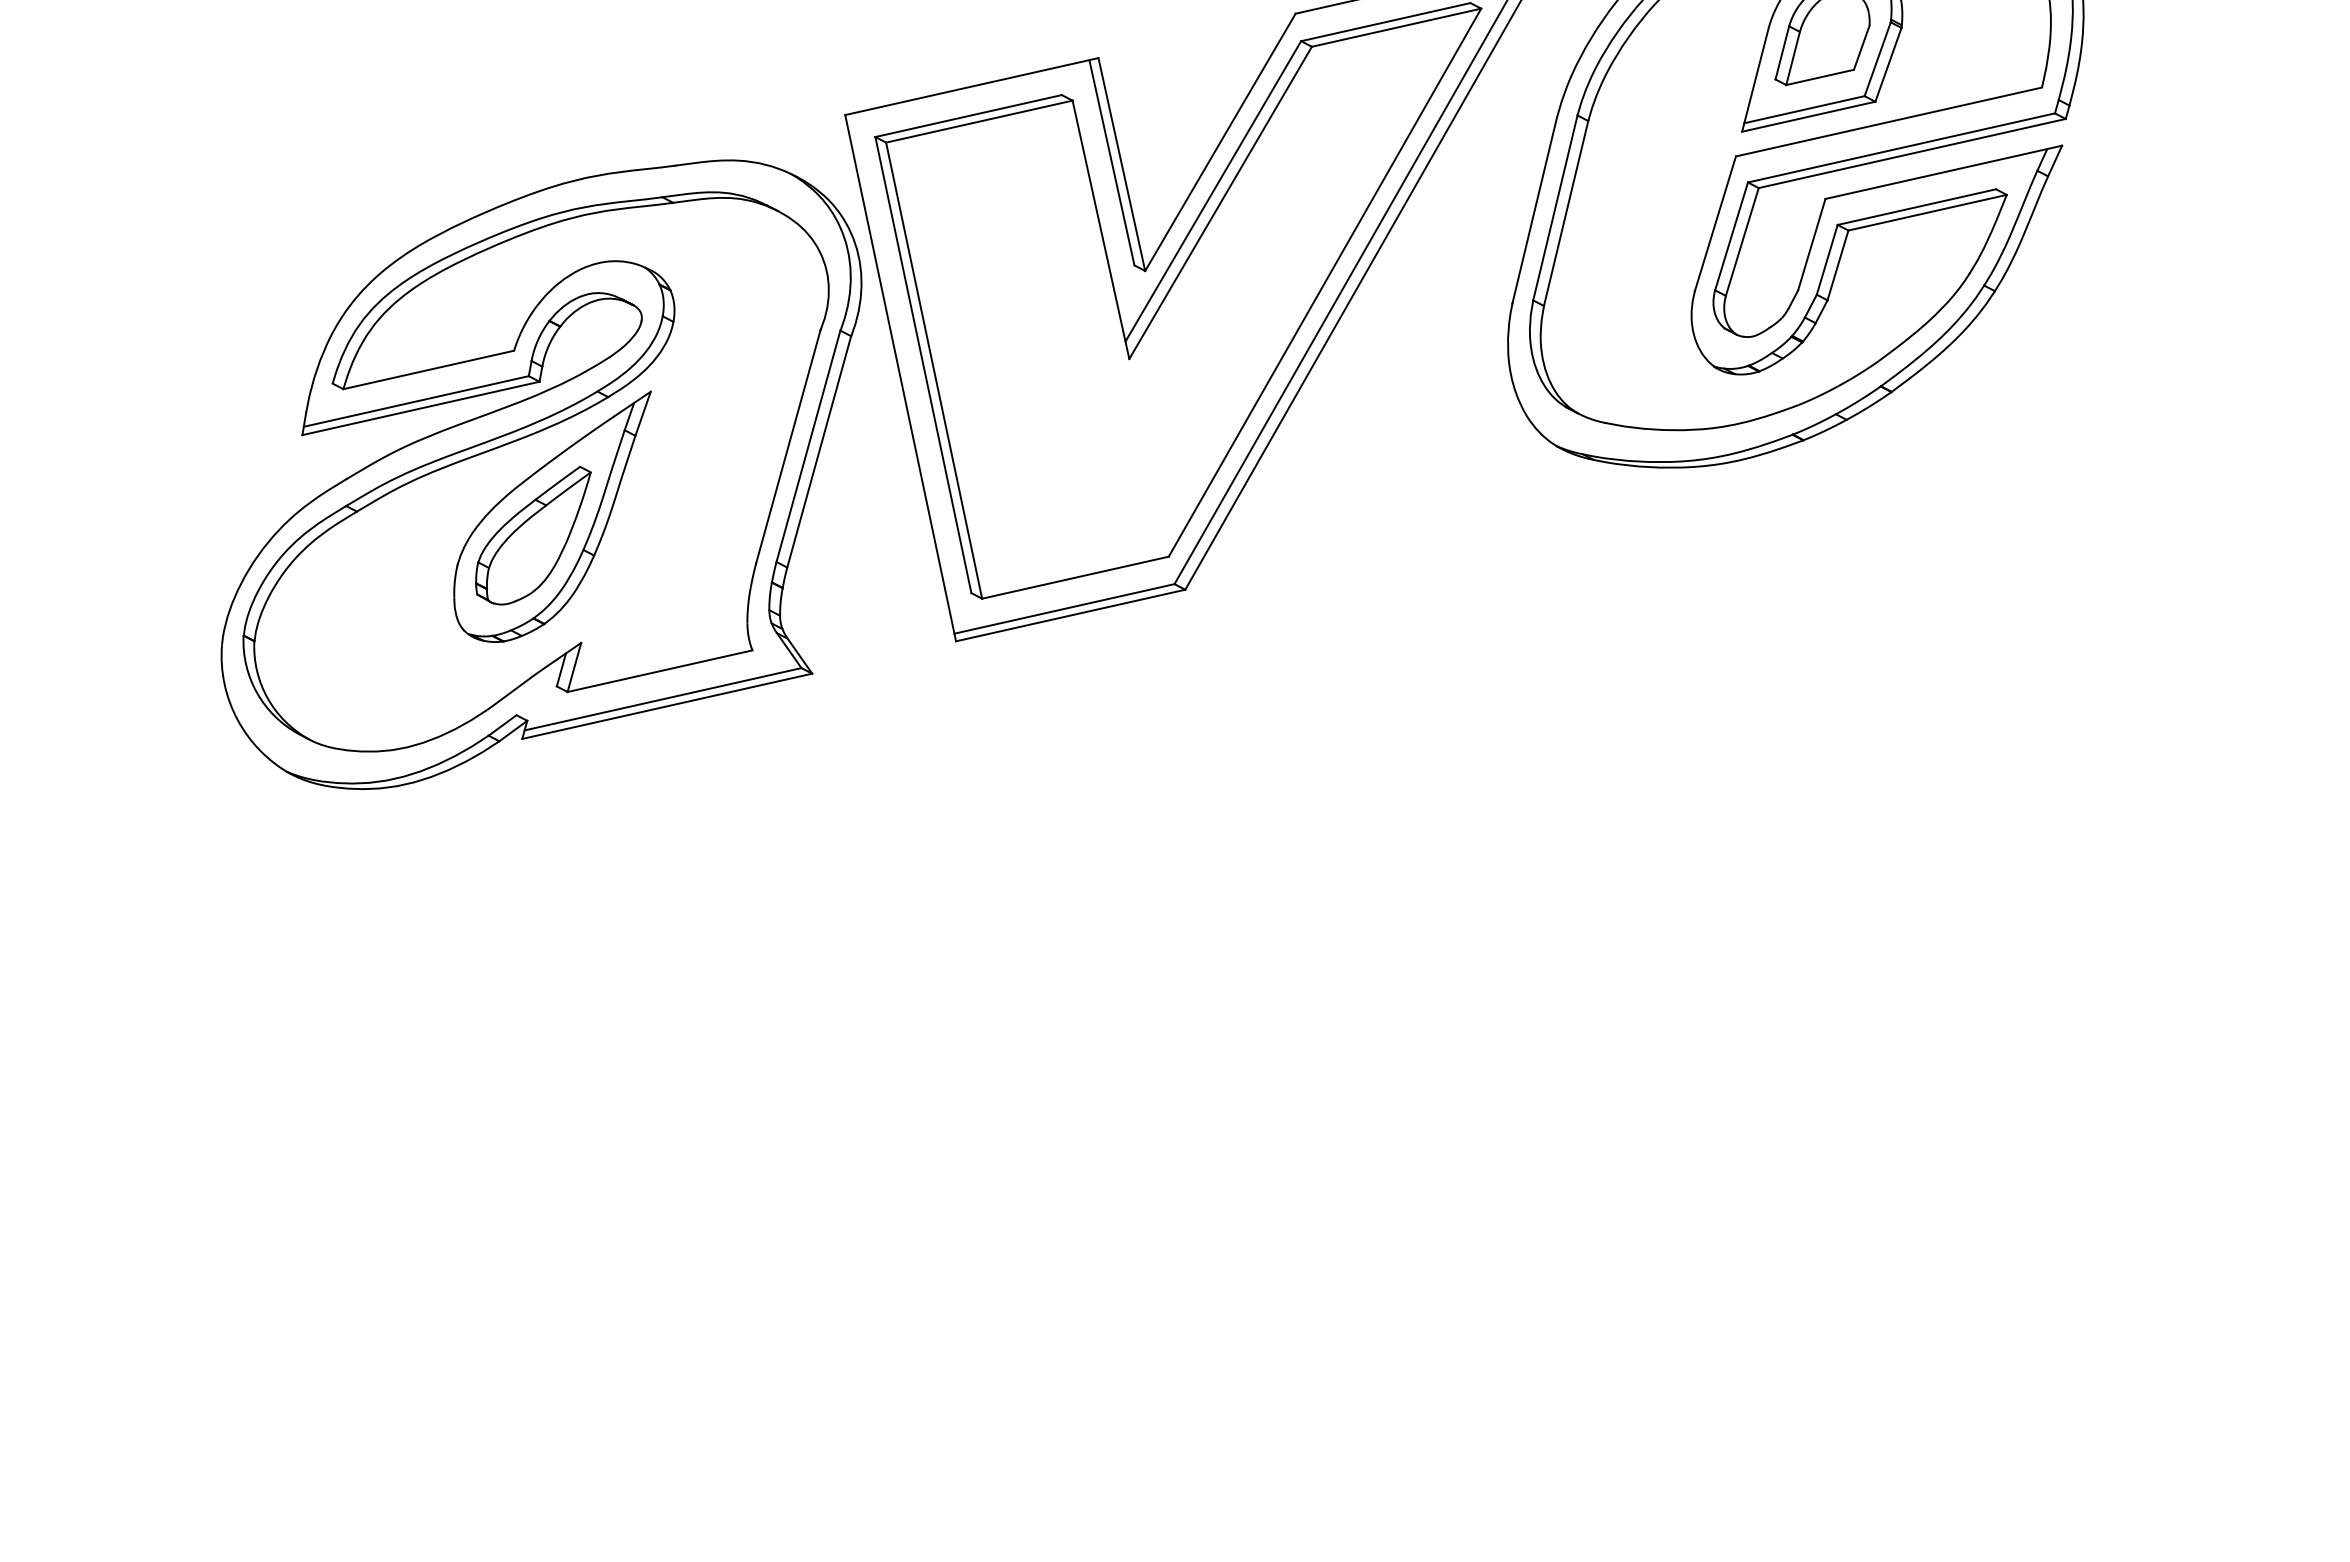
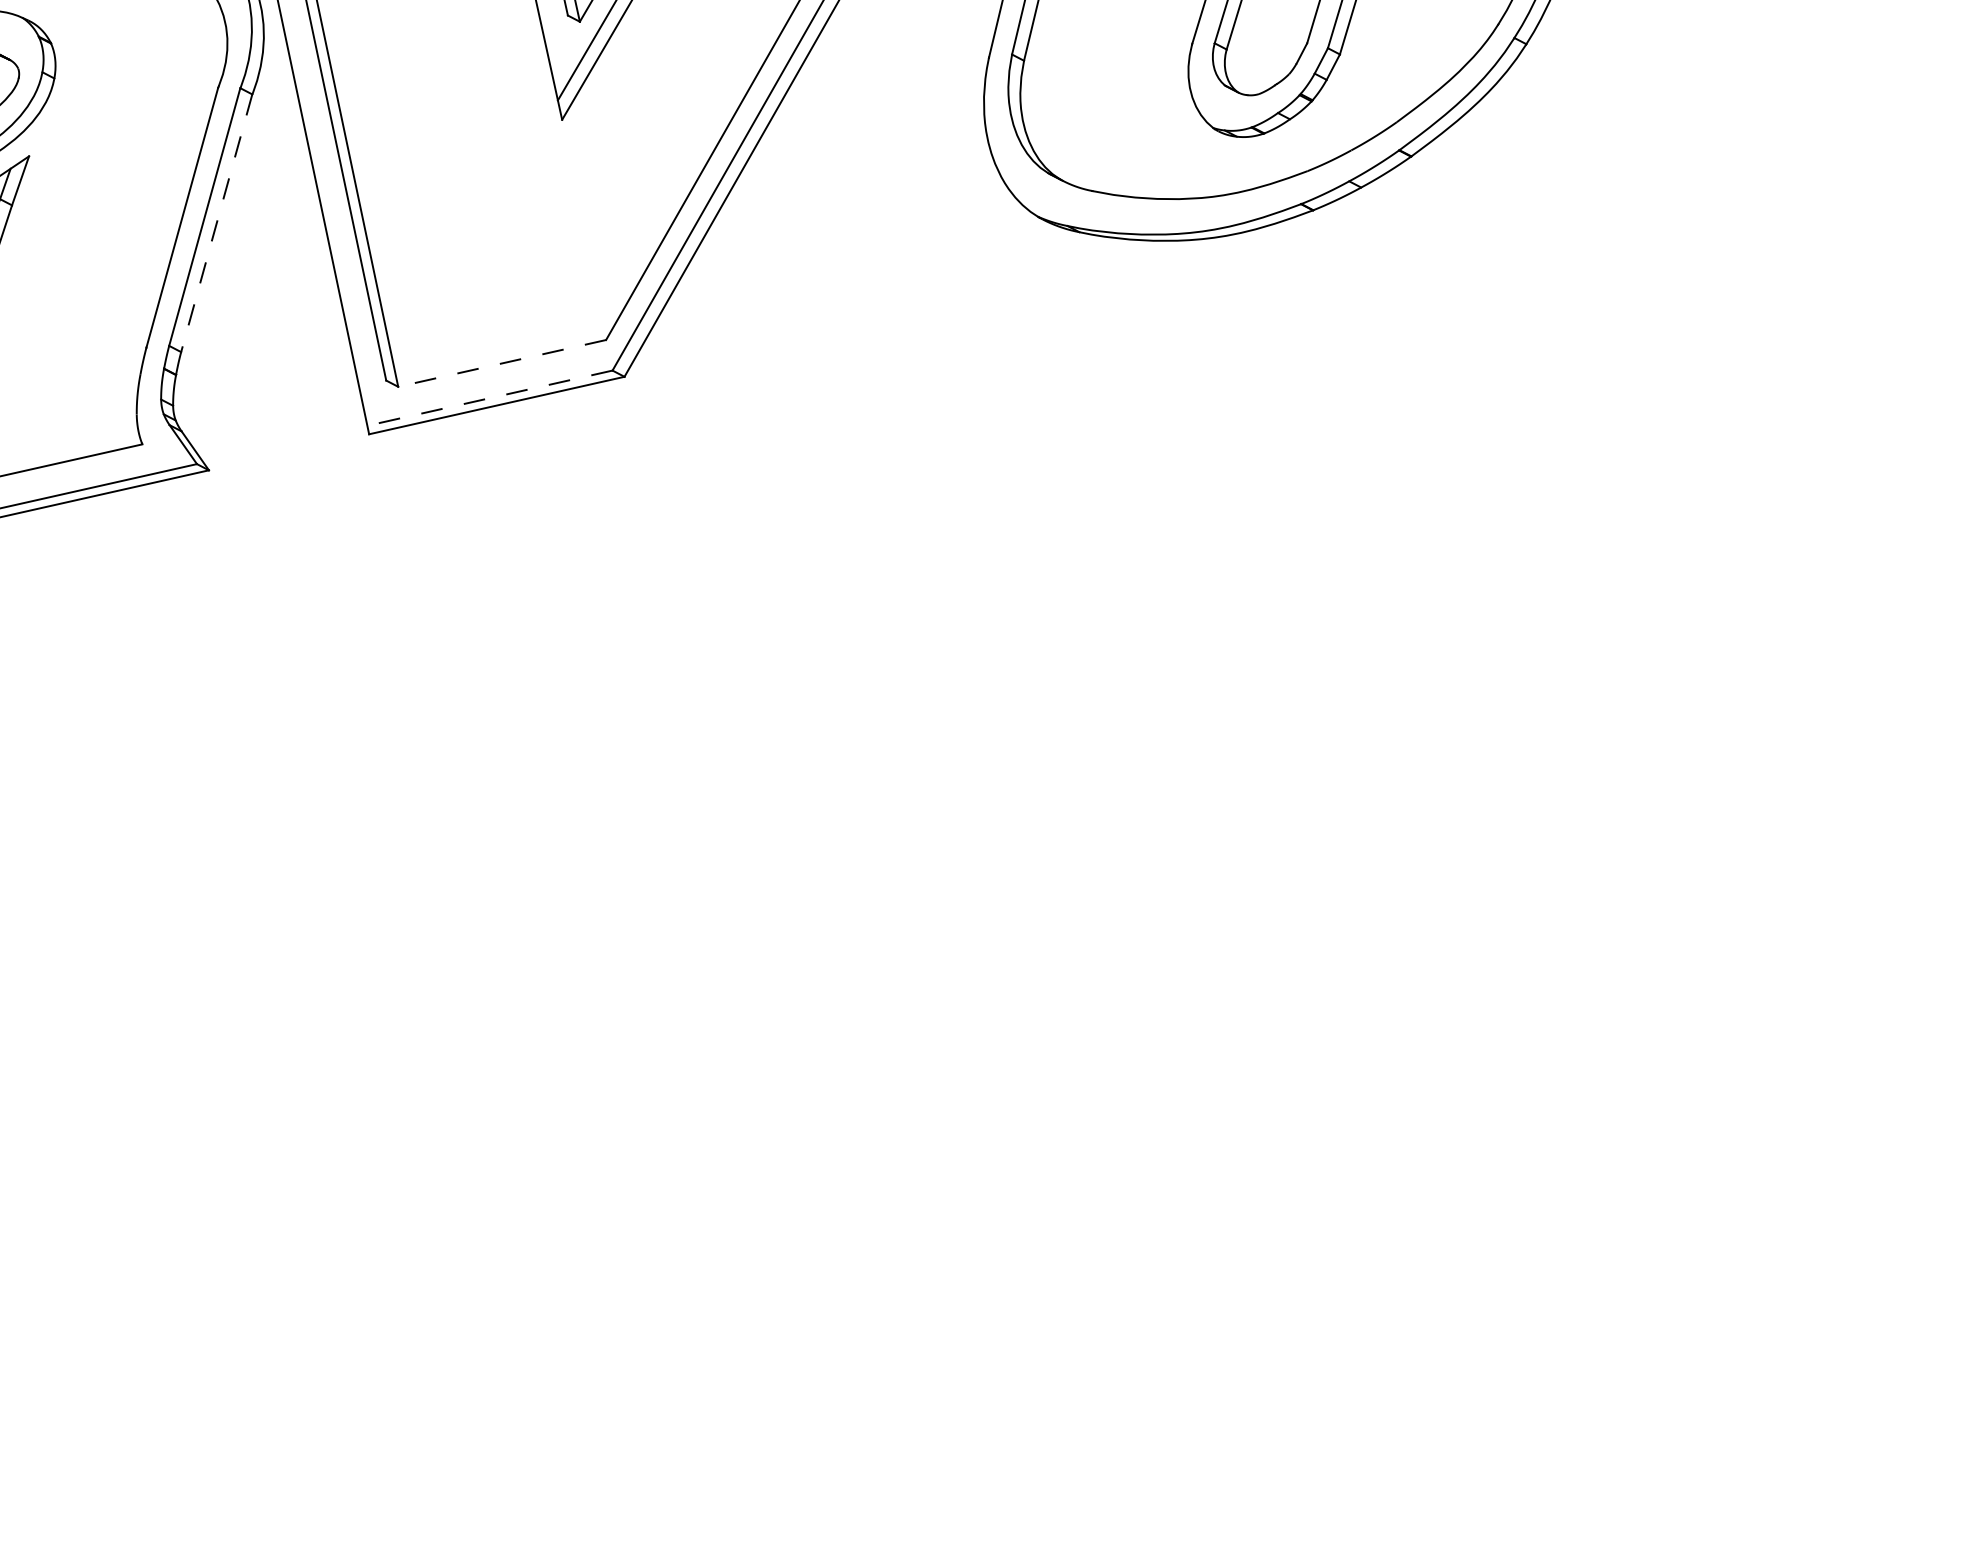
line: (819, 452) -> (217, 223), solid -> dashed
line: (1075, 577) -> (502, 363), solid -> dashed
line: (1064, 608) -> (489, 397), solid -> dashed

